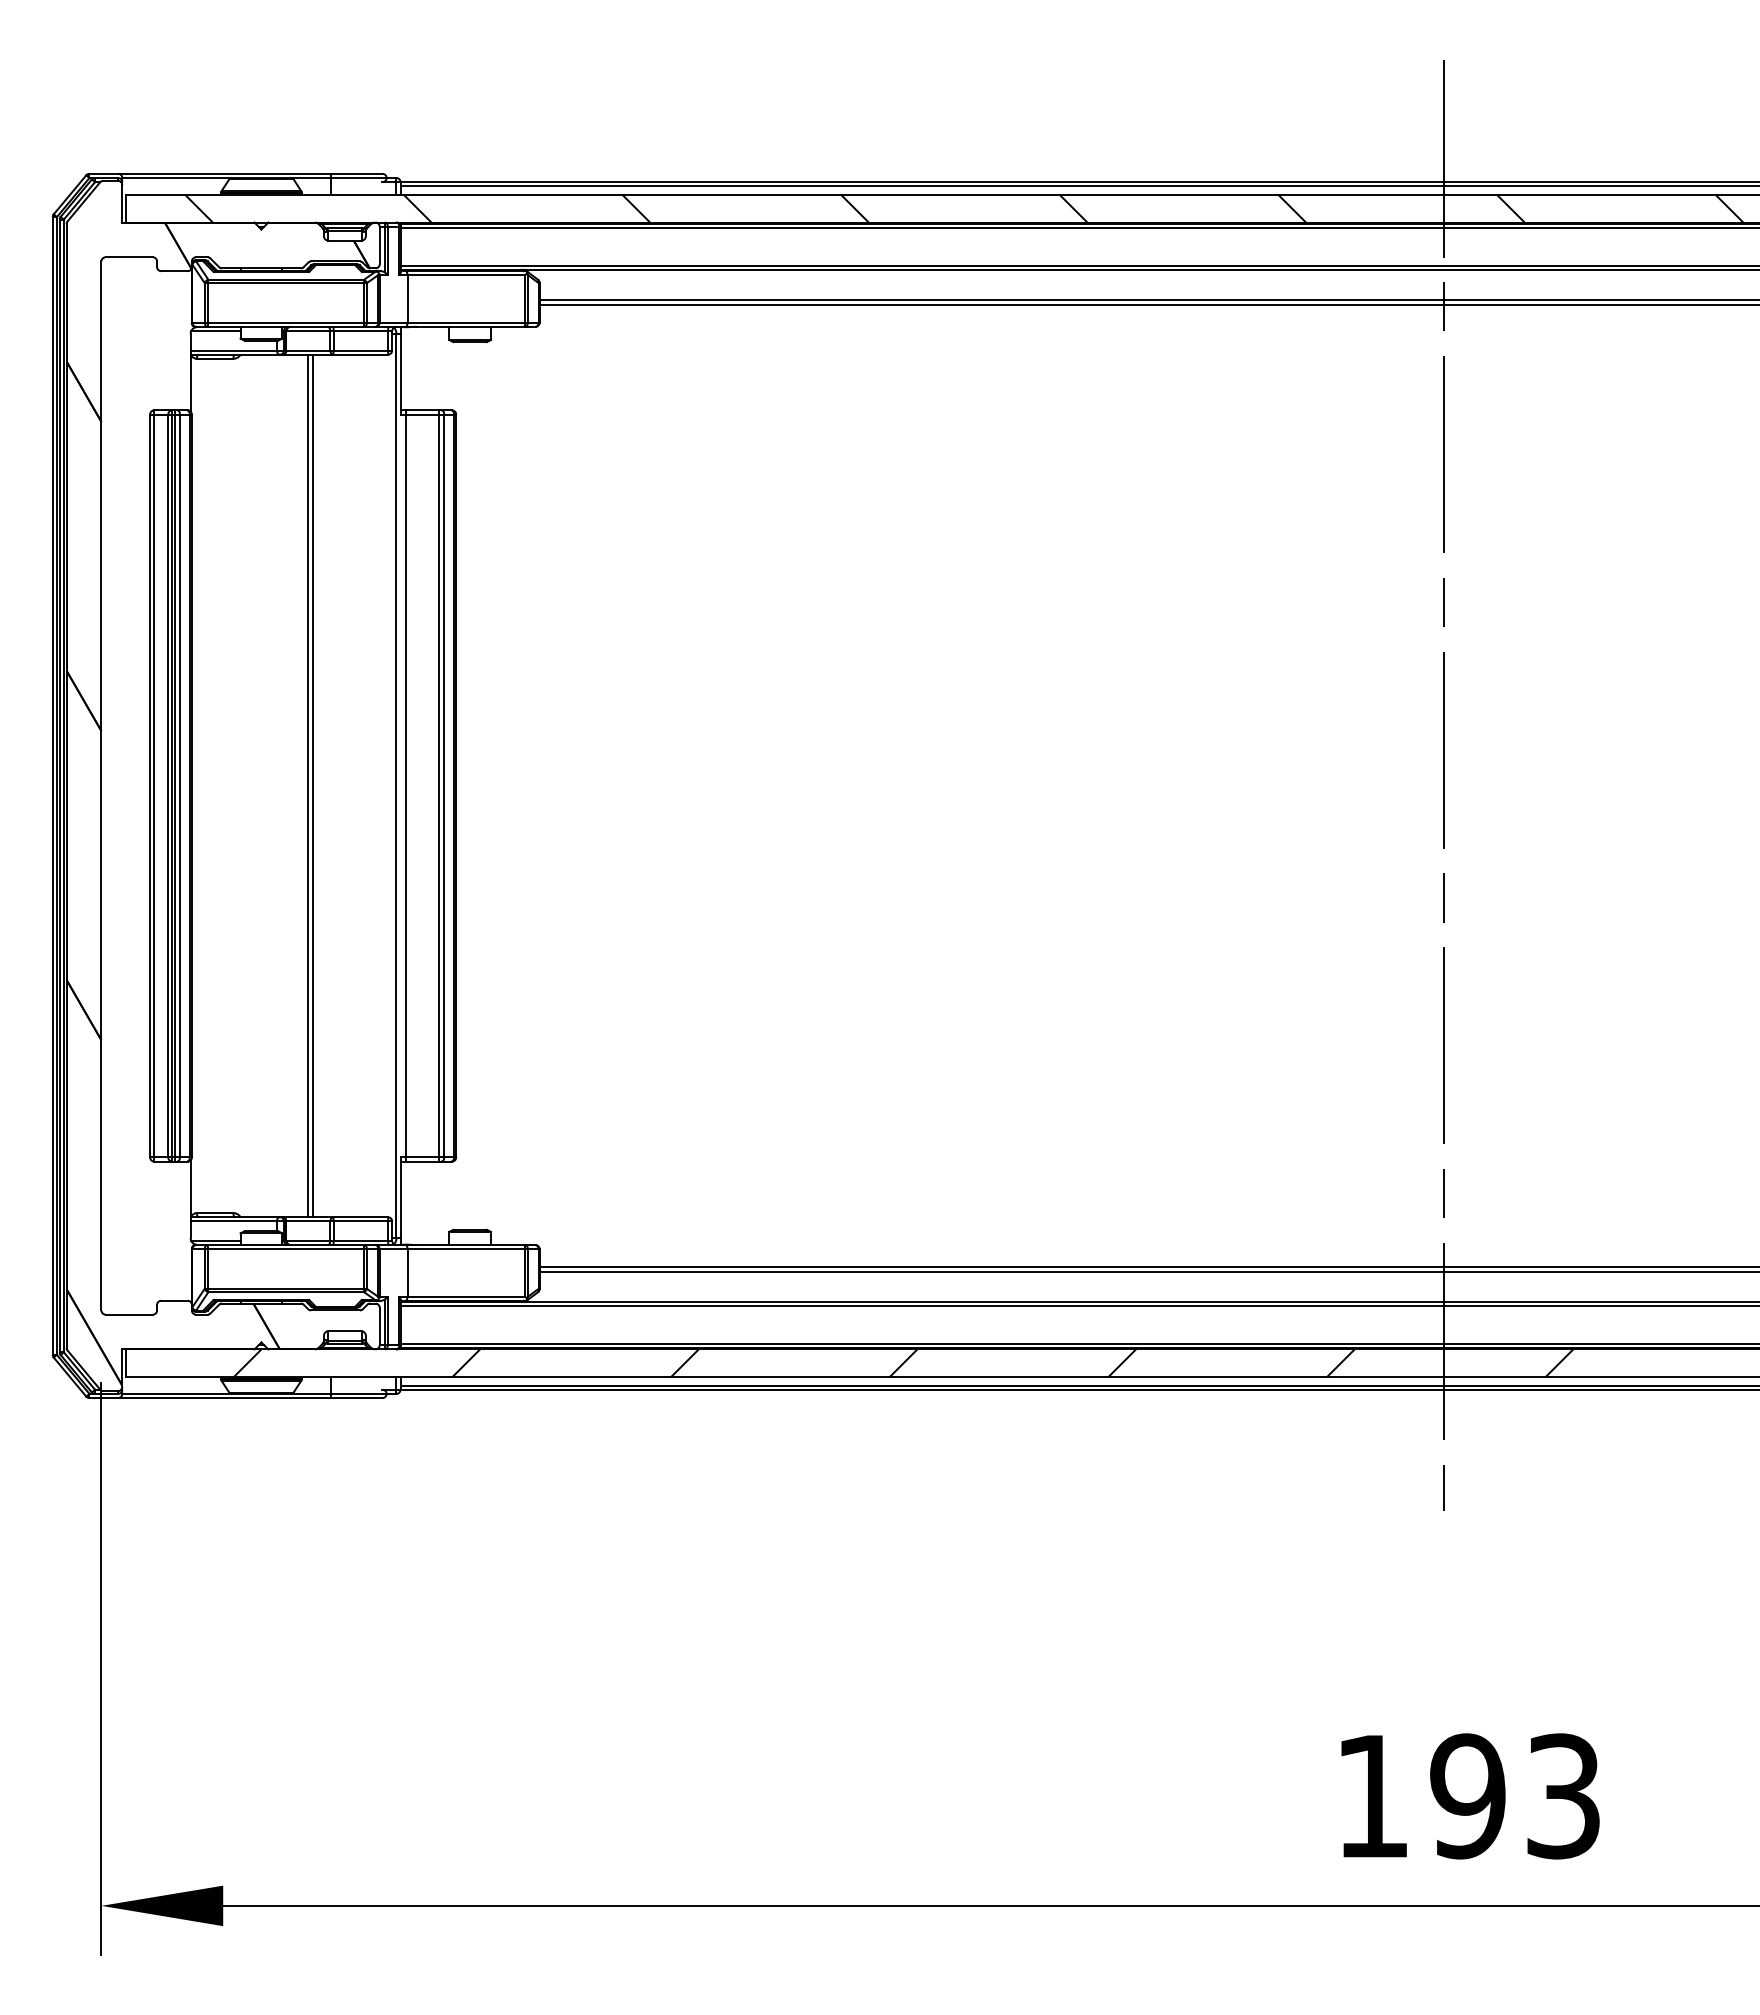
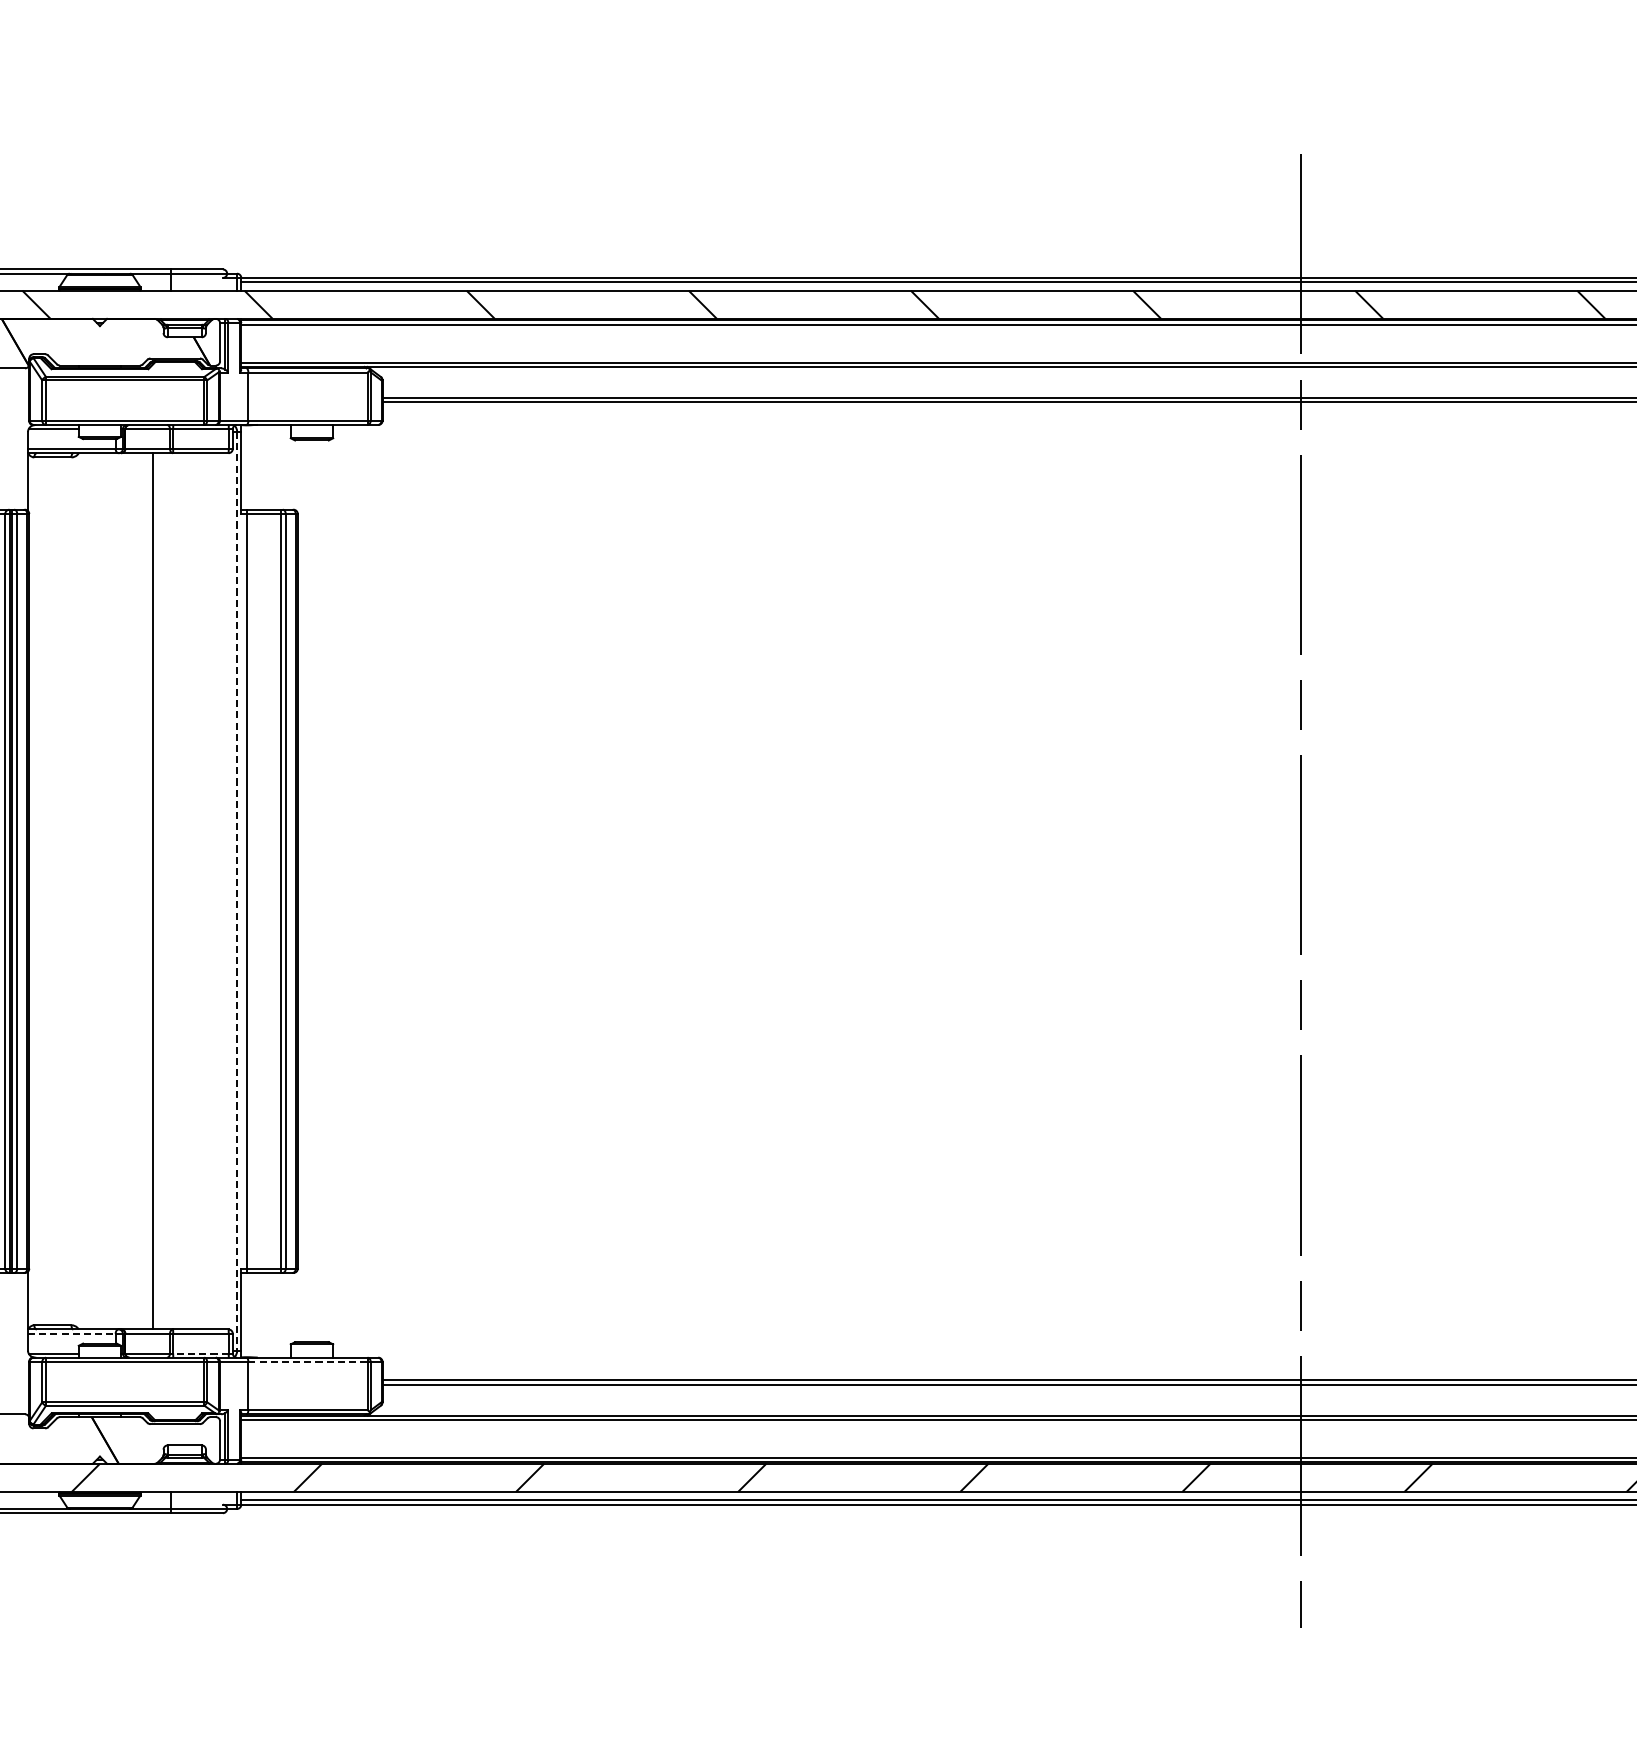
line: (307, 785) -> (146, 890), removed
line: (396, 786) -> (237, 891), solid -> dashed
line: (234, 1221) -> (72, 1333), solid -> dashed
line: (360, 1240) -> (200, 1353), solid -> dashed
line: (466, 1249) -> (308, 1362), solid -> dashed

